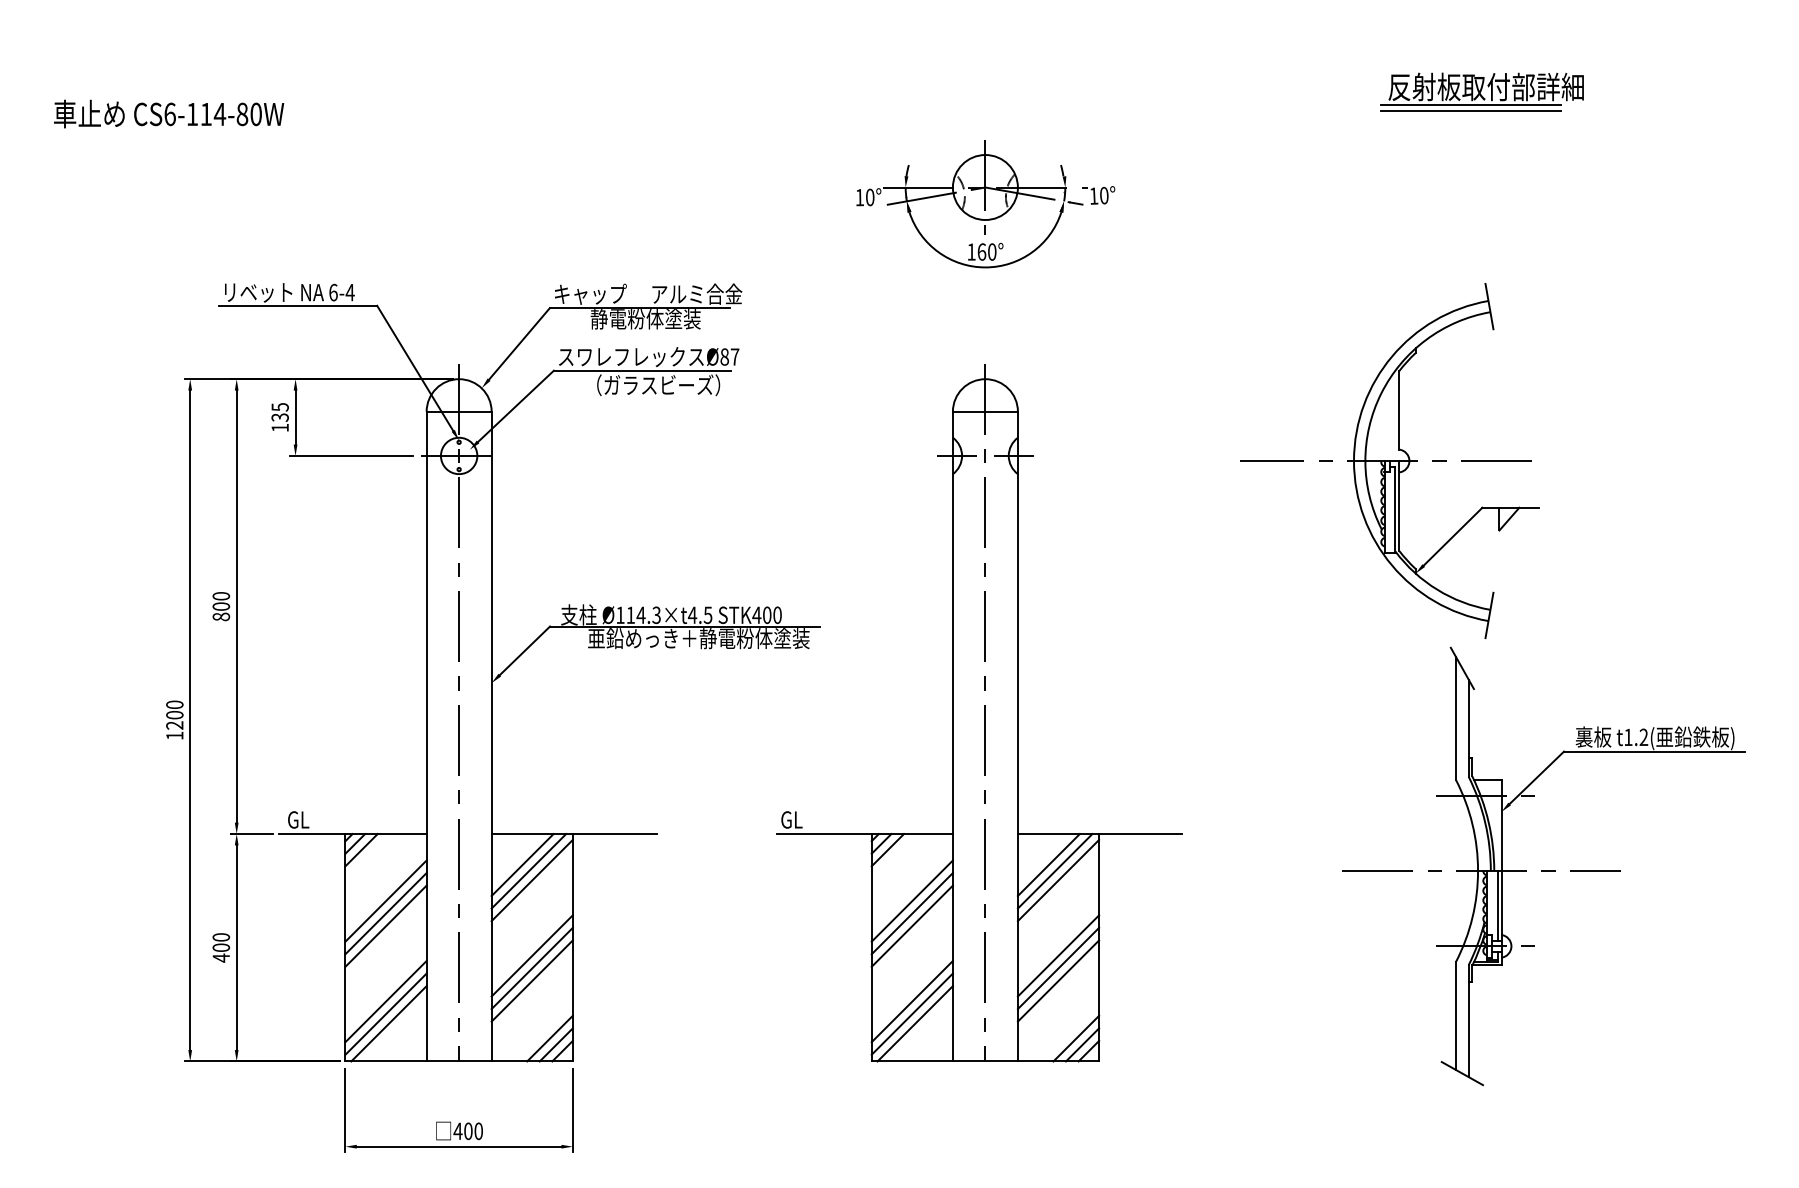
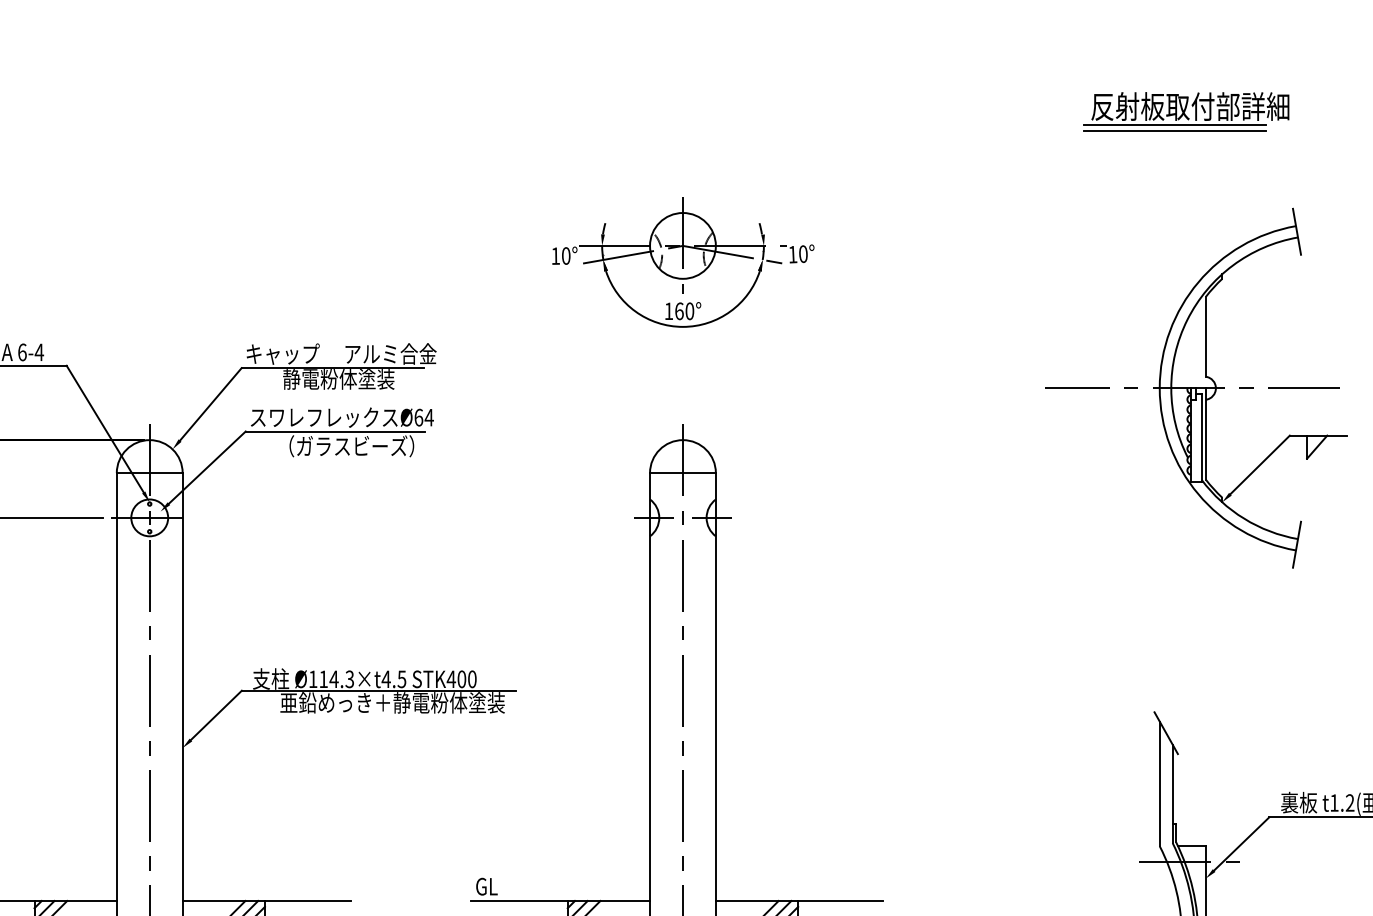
part: (1481, 91) -> (1185, 111), moved
text: (729, 356) -> (423, 417), Ø87 -> Ø64
part: (1389, 460) -> (1195, 387), moved

